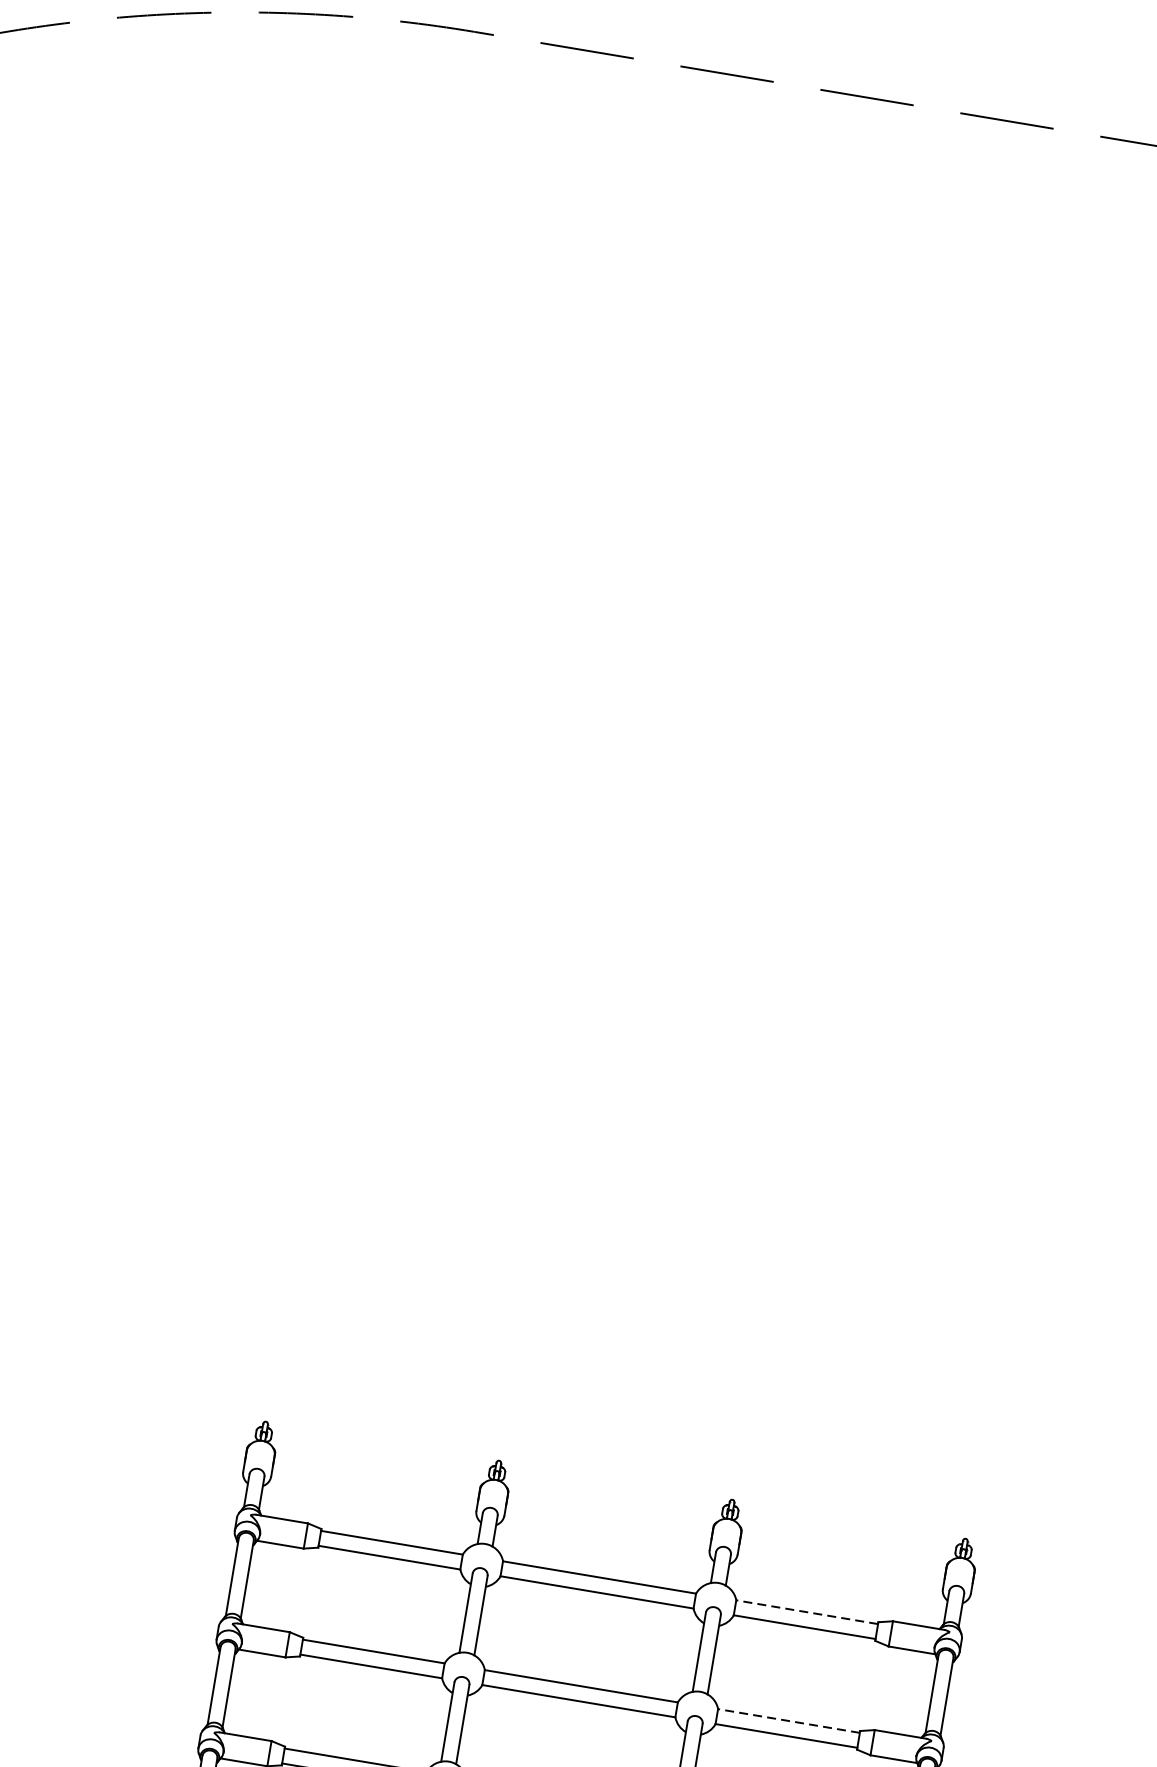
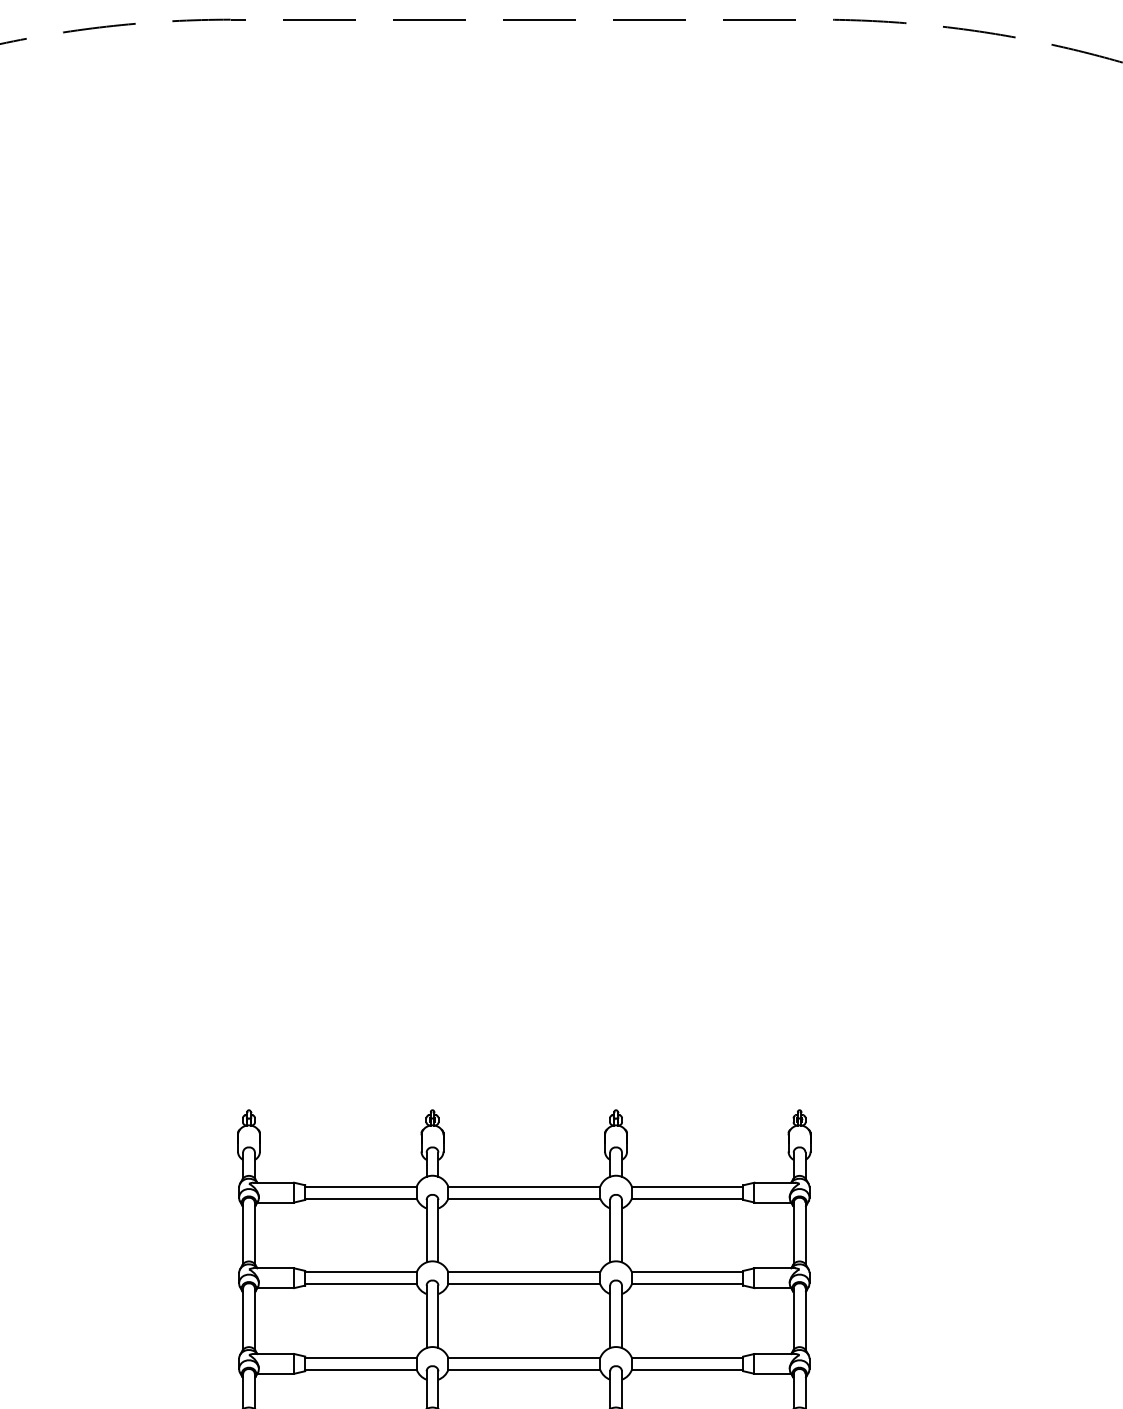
line: (807, 1611) -> (687, 1186), dashed -> solid
line: (788, 1721) -> (687, 1272), dashed -> solid

